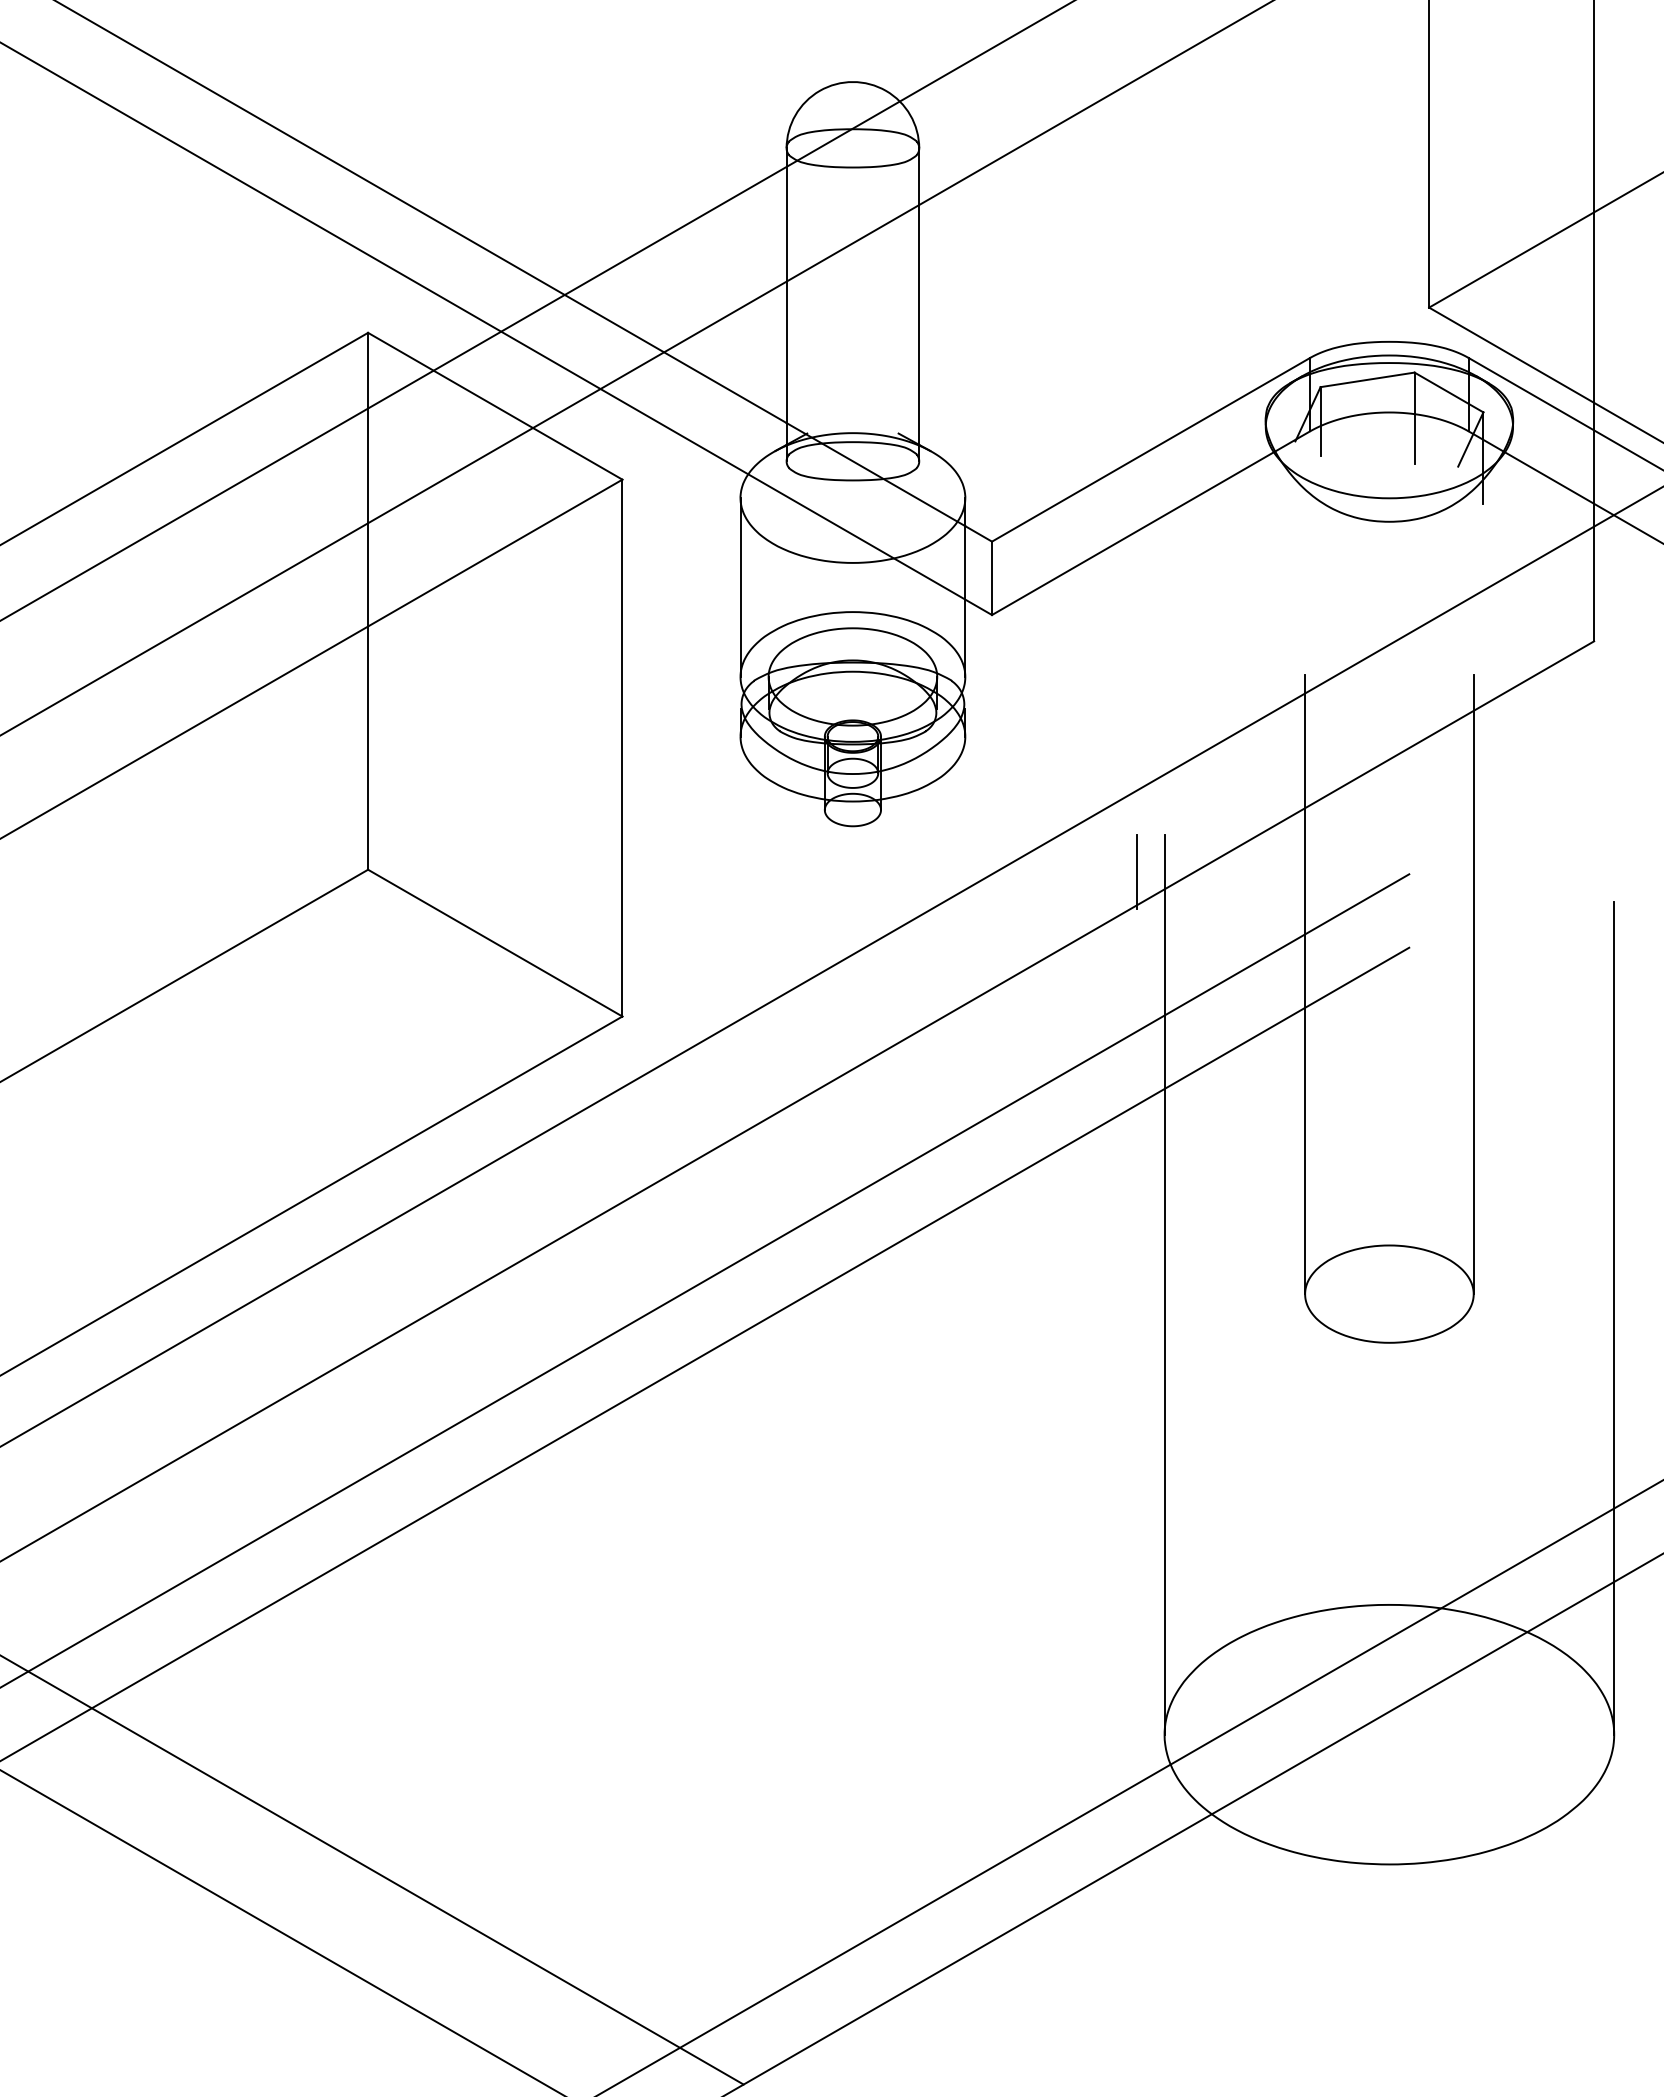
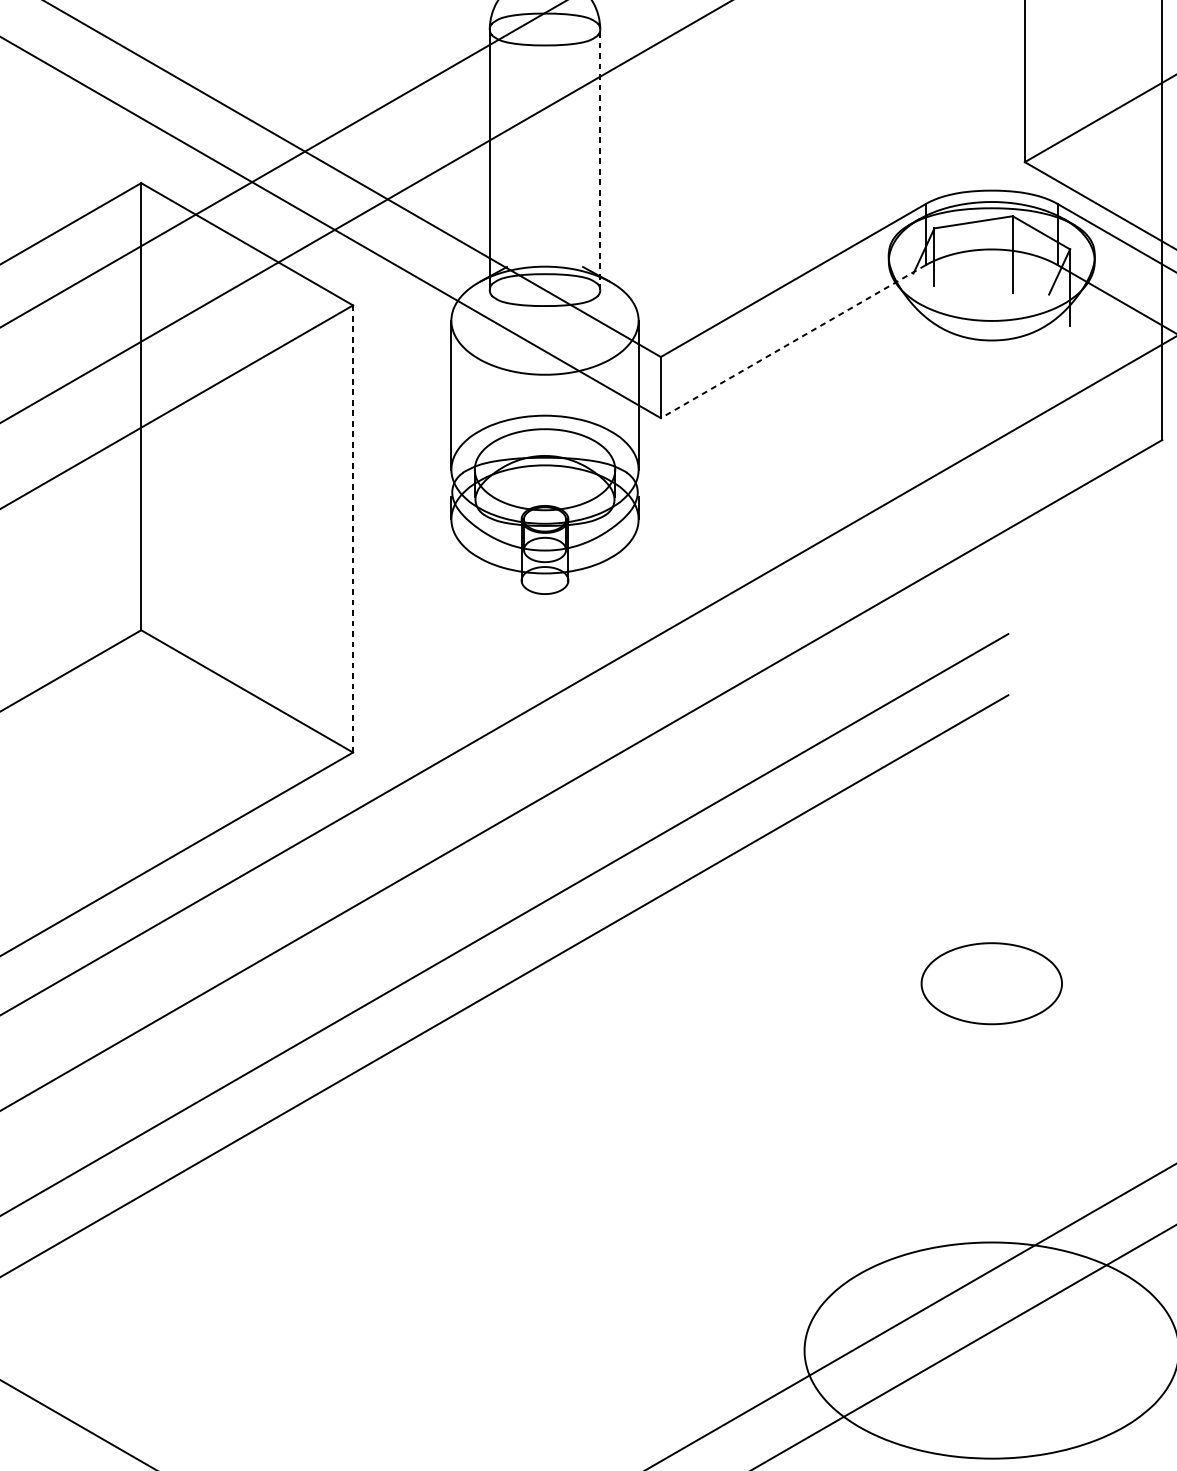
line: (919, 304) -> (600, 159), solid -> dashed
line: (1150, 523) -> (792, 341), solid -> dashed
line: (622, 747) -> (353, 528), solid -> dashed
line: (1136, 871) -> (781, 631), removed
line: (1305, 984) -> (921, 725), removed
line: (1473, 984) -> (1061, 725), removed
line: (1164, 1284) -> (804, 975), removed

